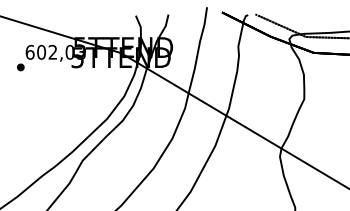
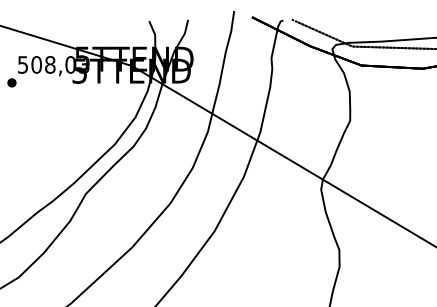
text: (41, 52) -> (36, 64), 602,03 -> 508,03

